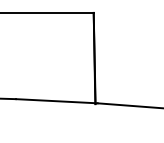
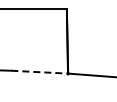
line: (58, 101) -> (41, 72), solid -> dashed

